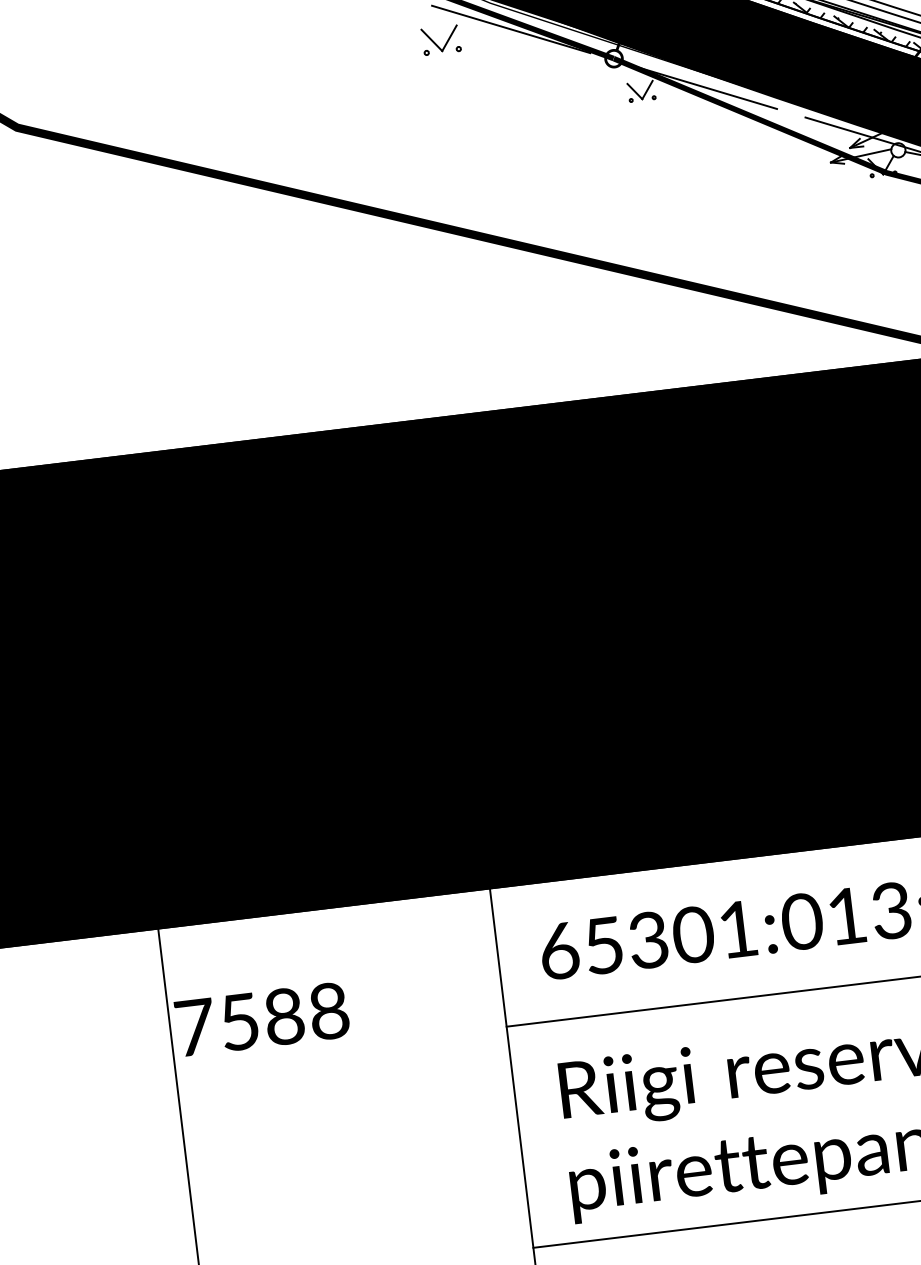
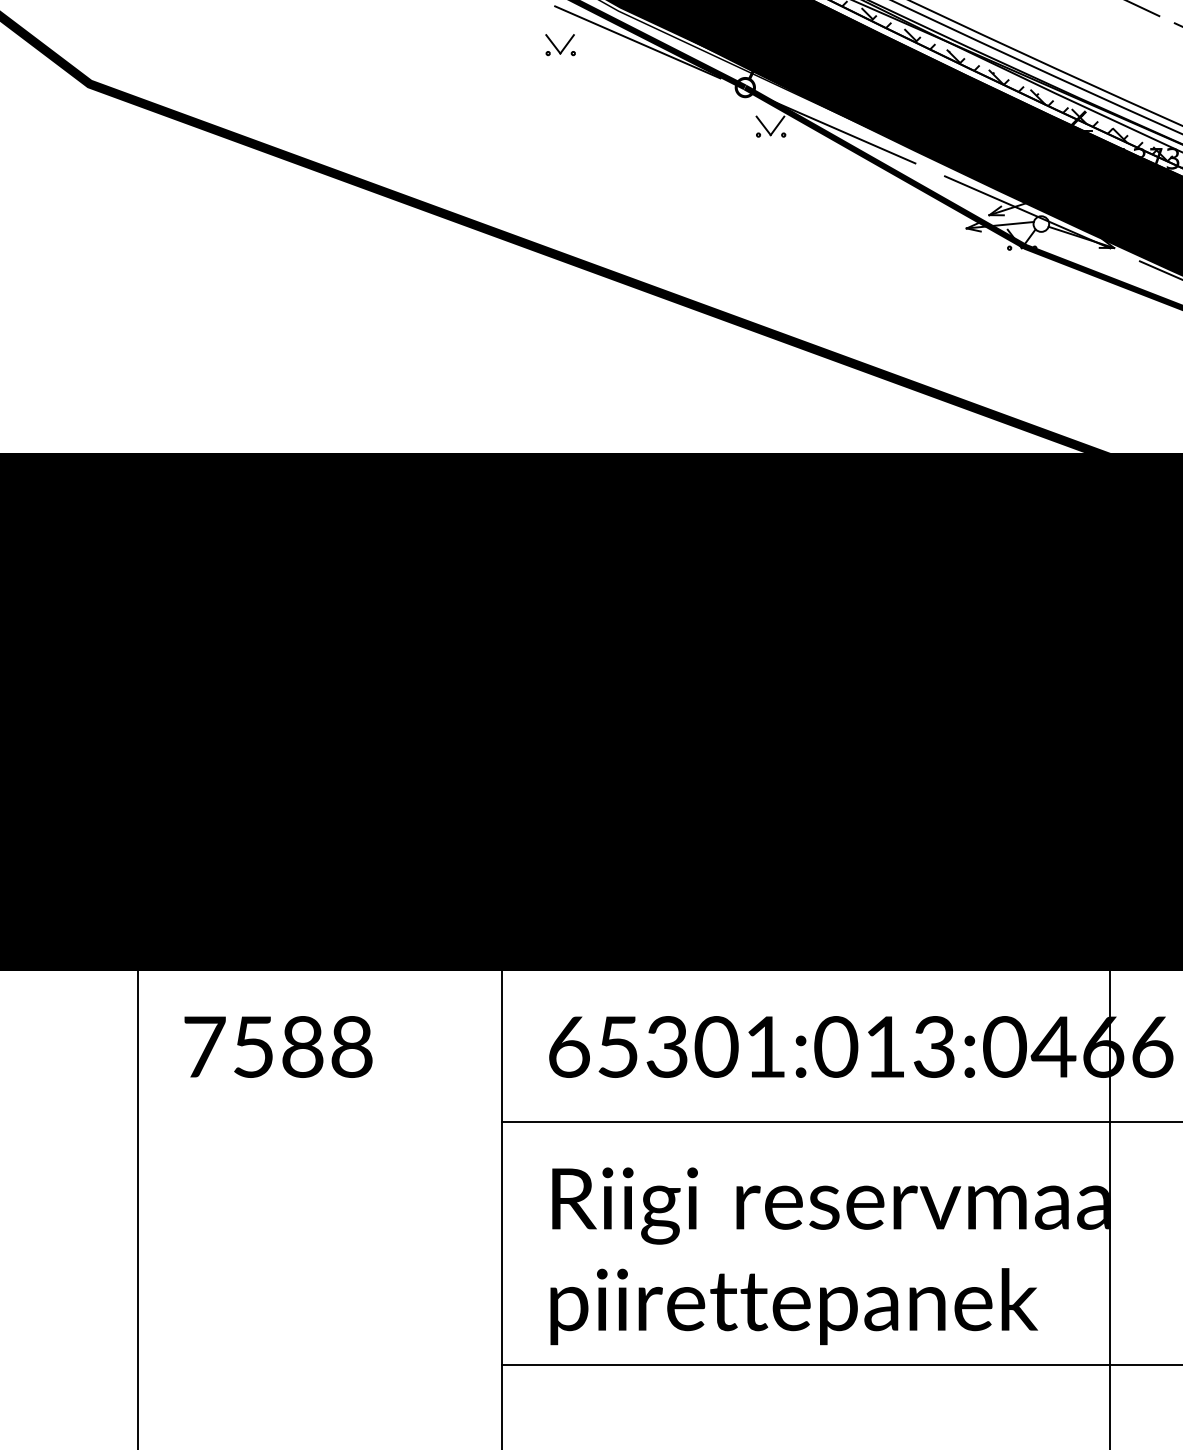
part: (441, 40) -> (560, 45), size x0.71
text: (262, 1018) -> (278, 1046), moved

